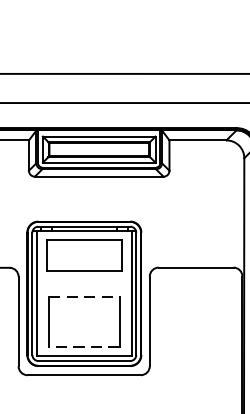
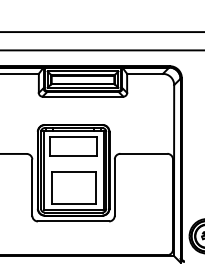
line: (85, 297) -> (74, 172), dashed -> solid
line: (84, 346) -> (73, 203), dashed -> solid

